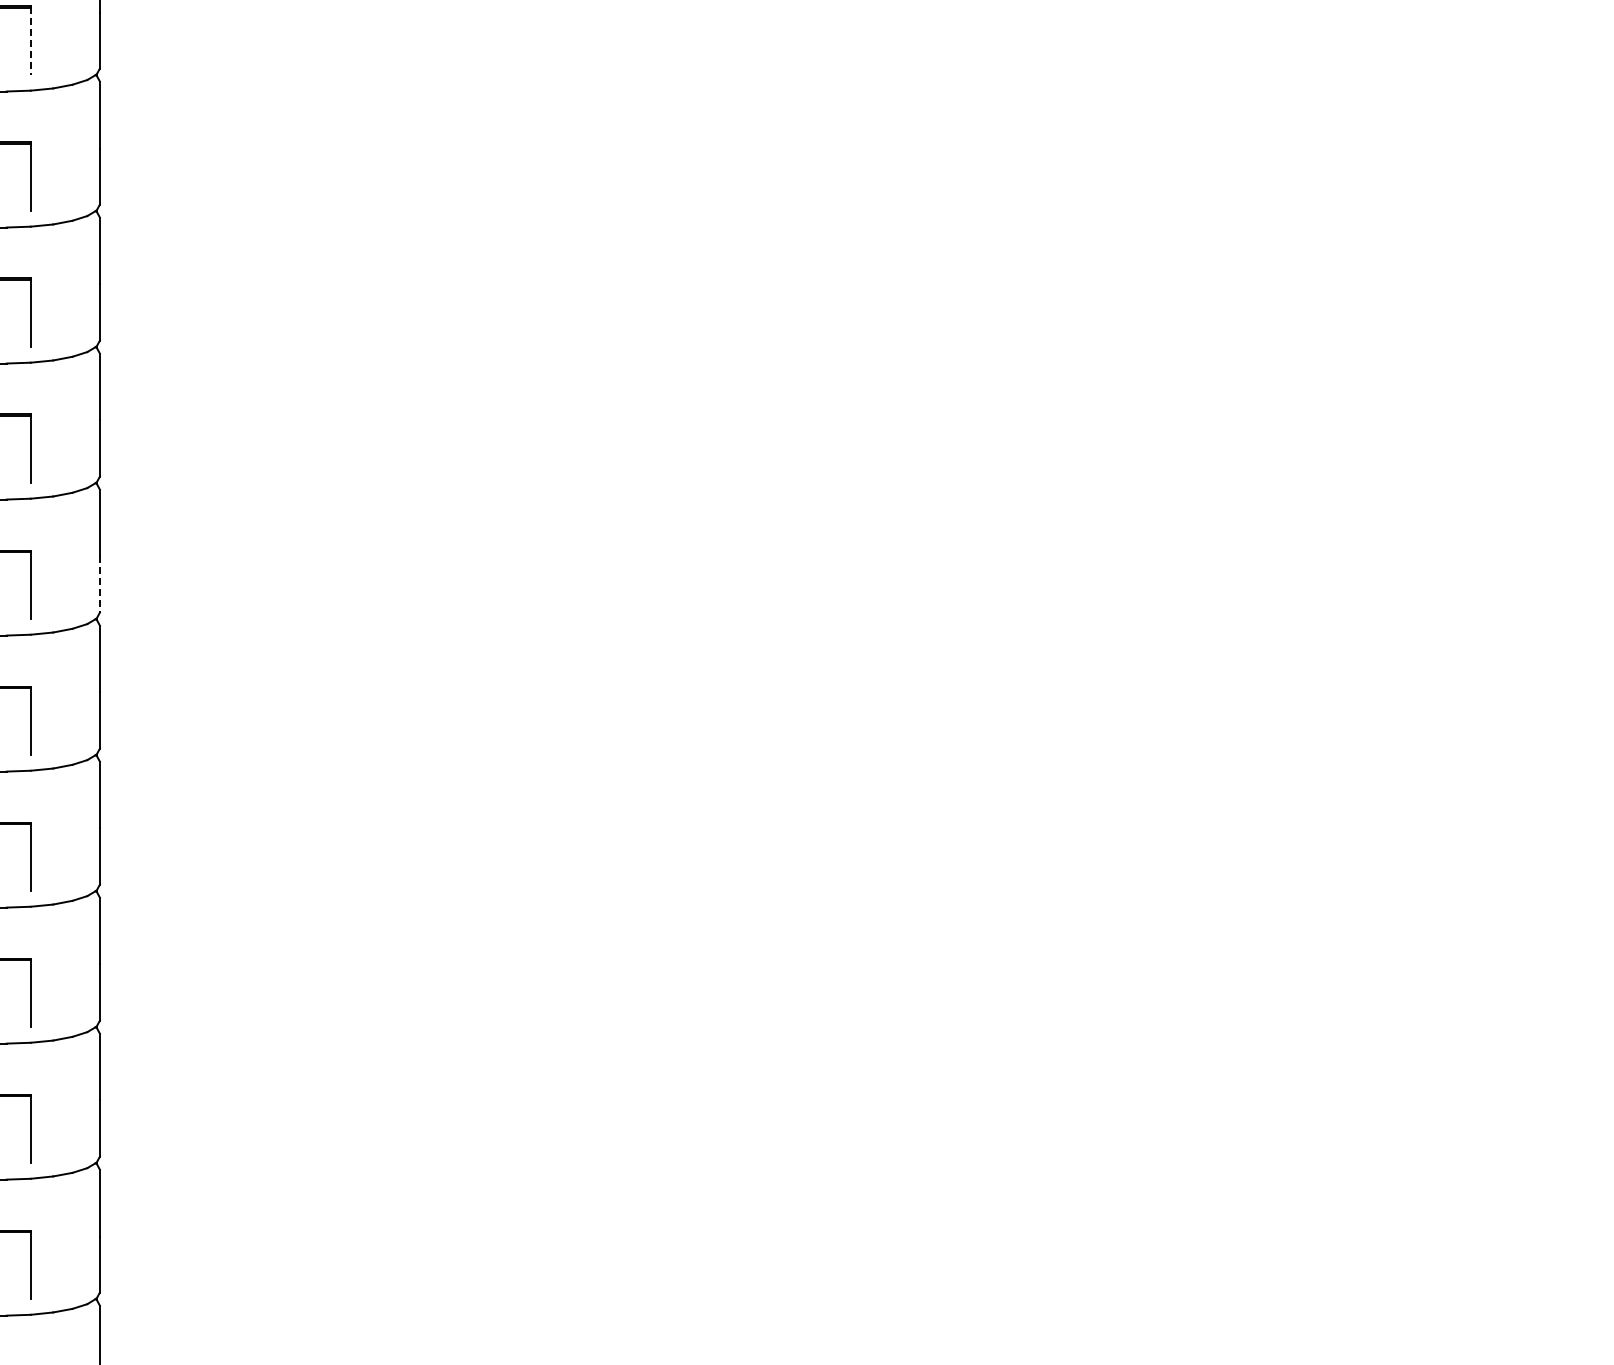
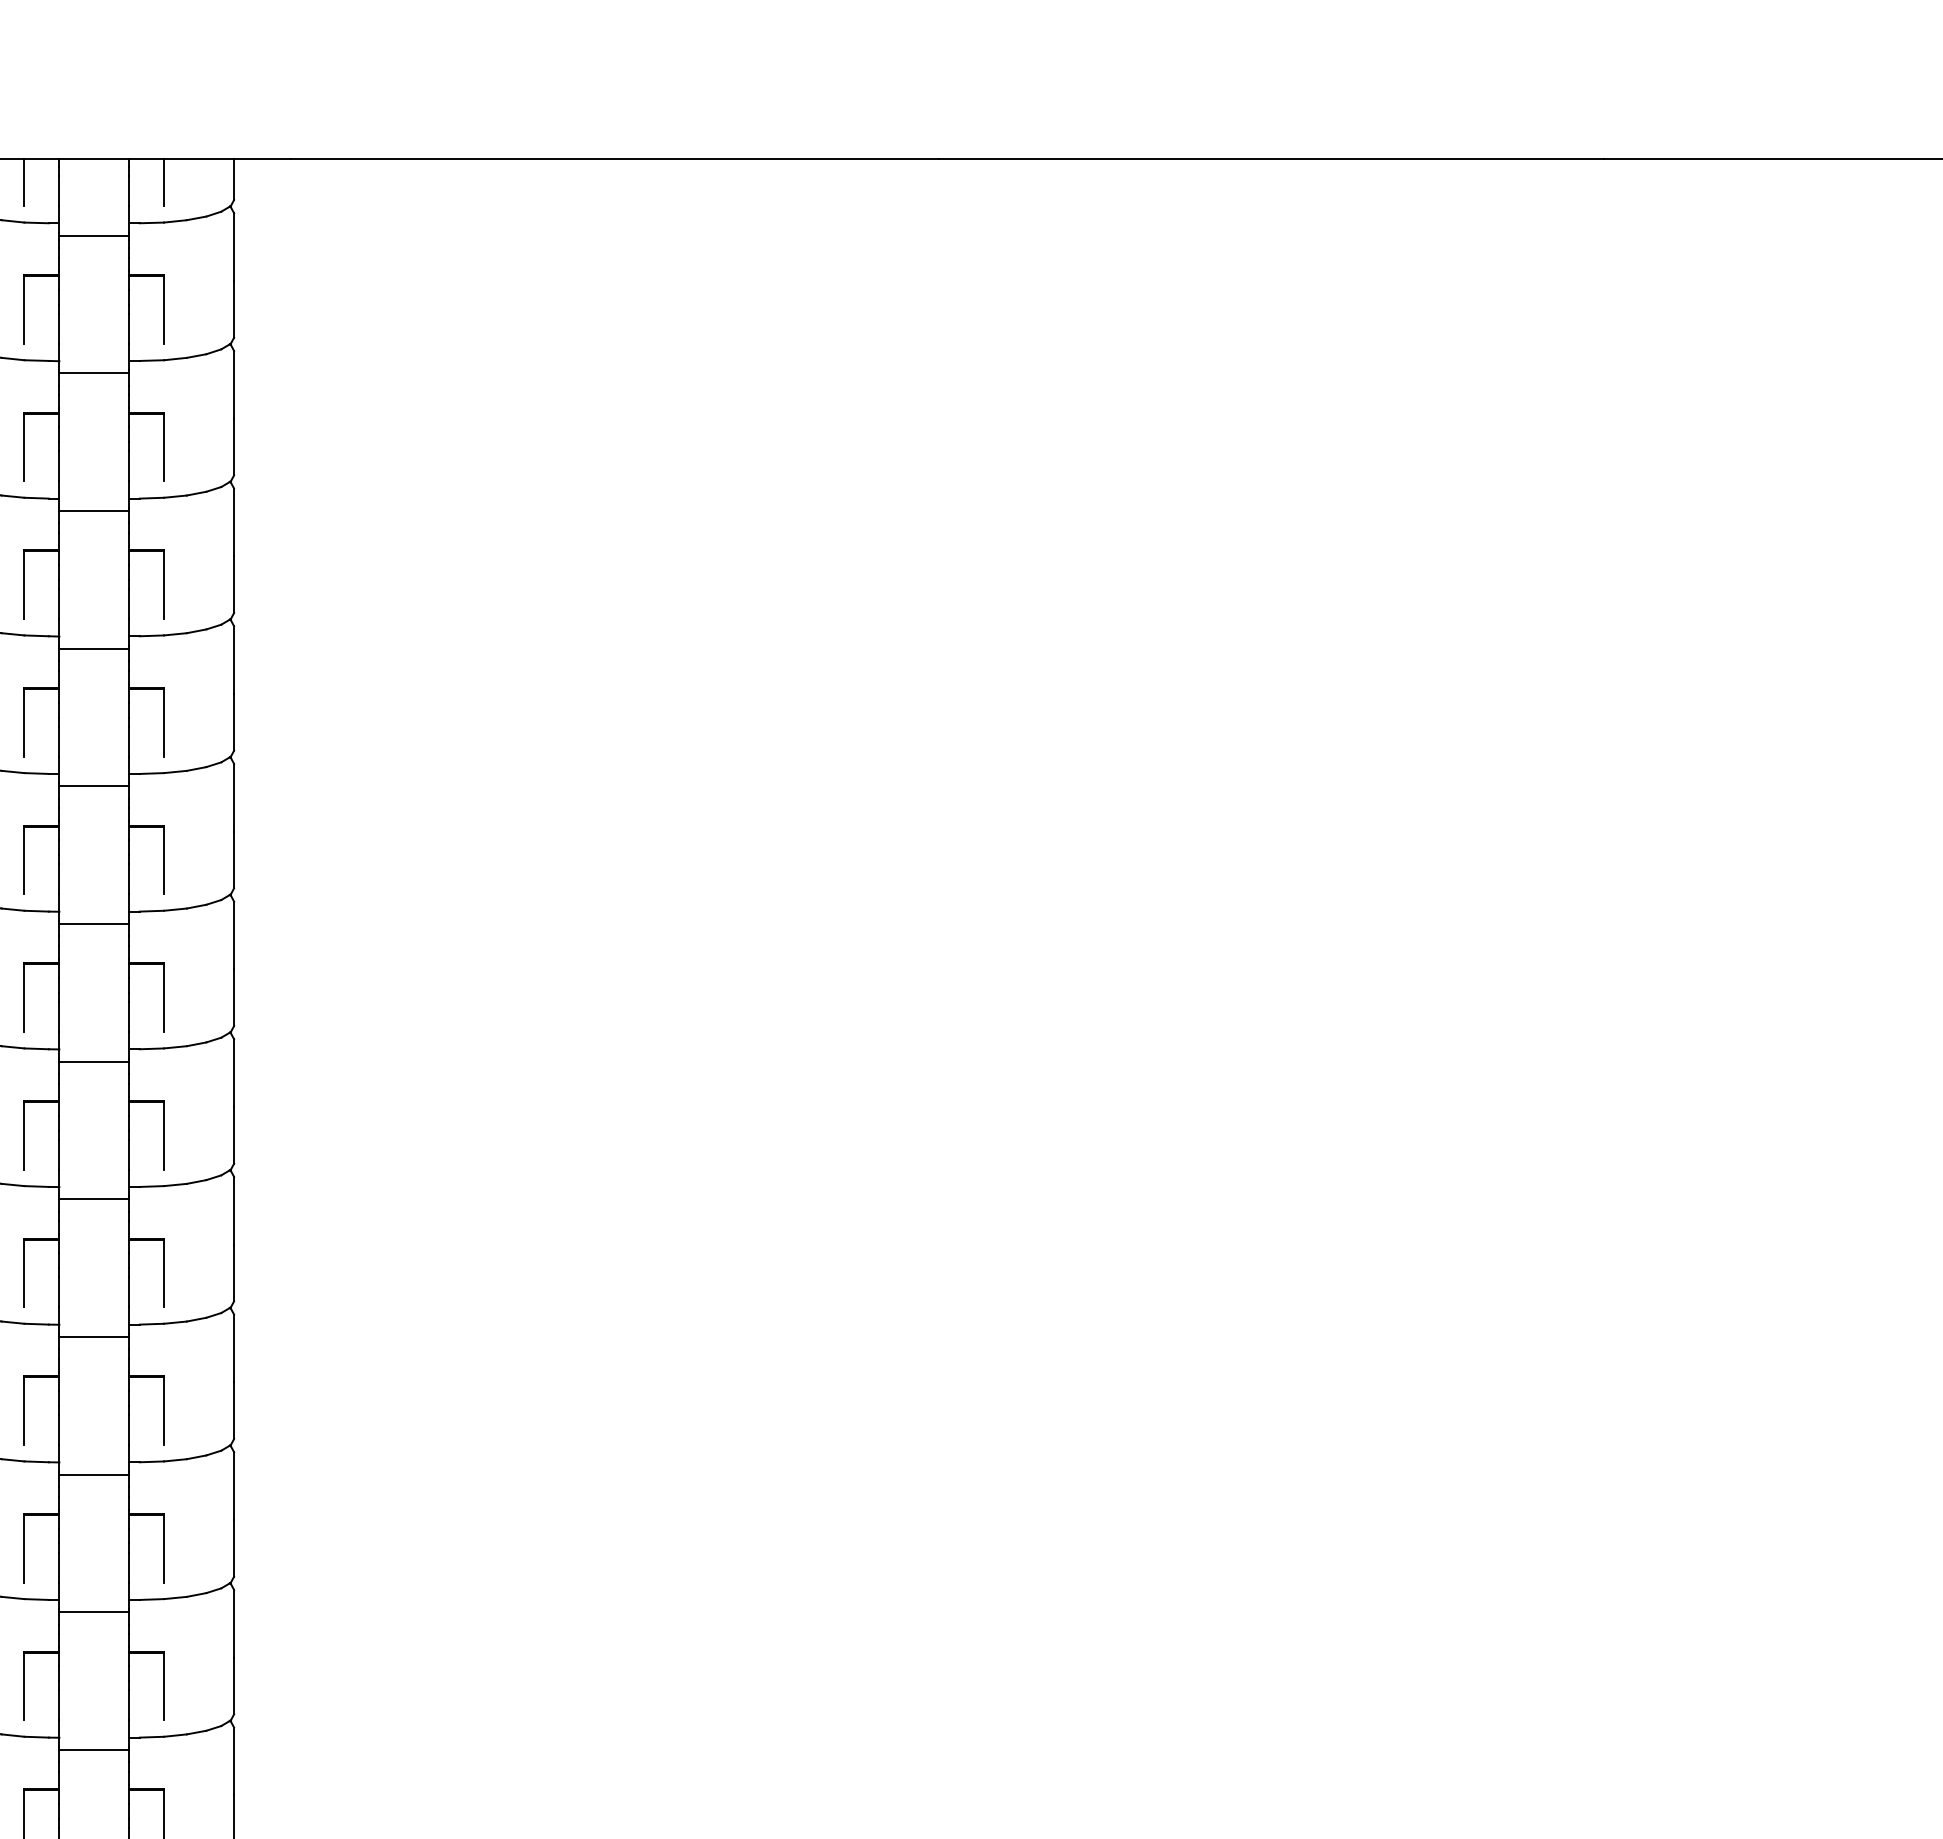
line: (31, 41) -> (164, 585), dashed -> solid
line: (100, 584) -> (234, 1135), dashed -> solid

